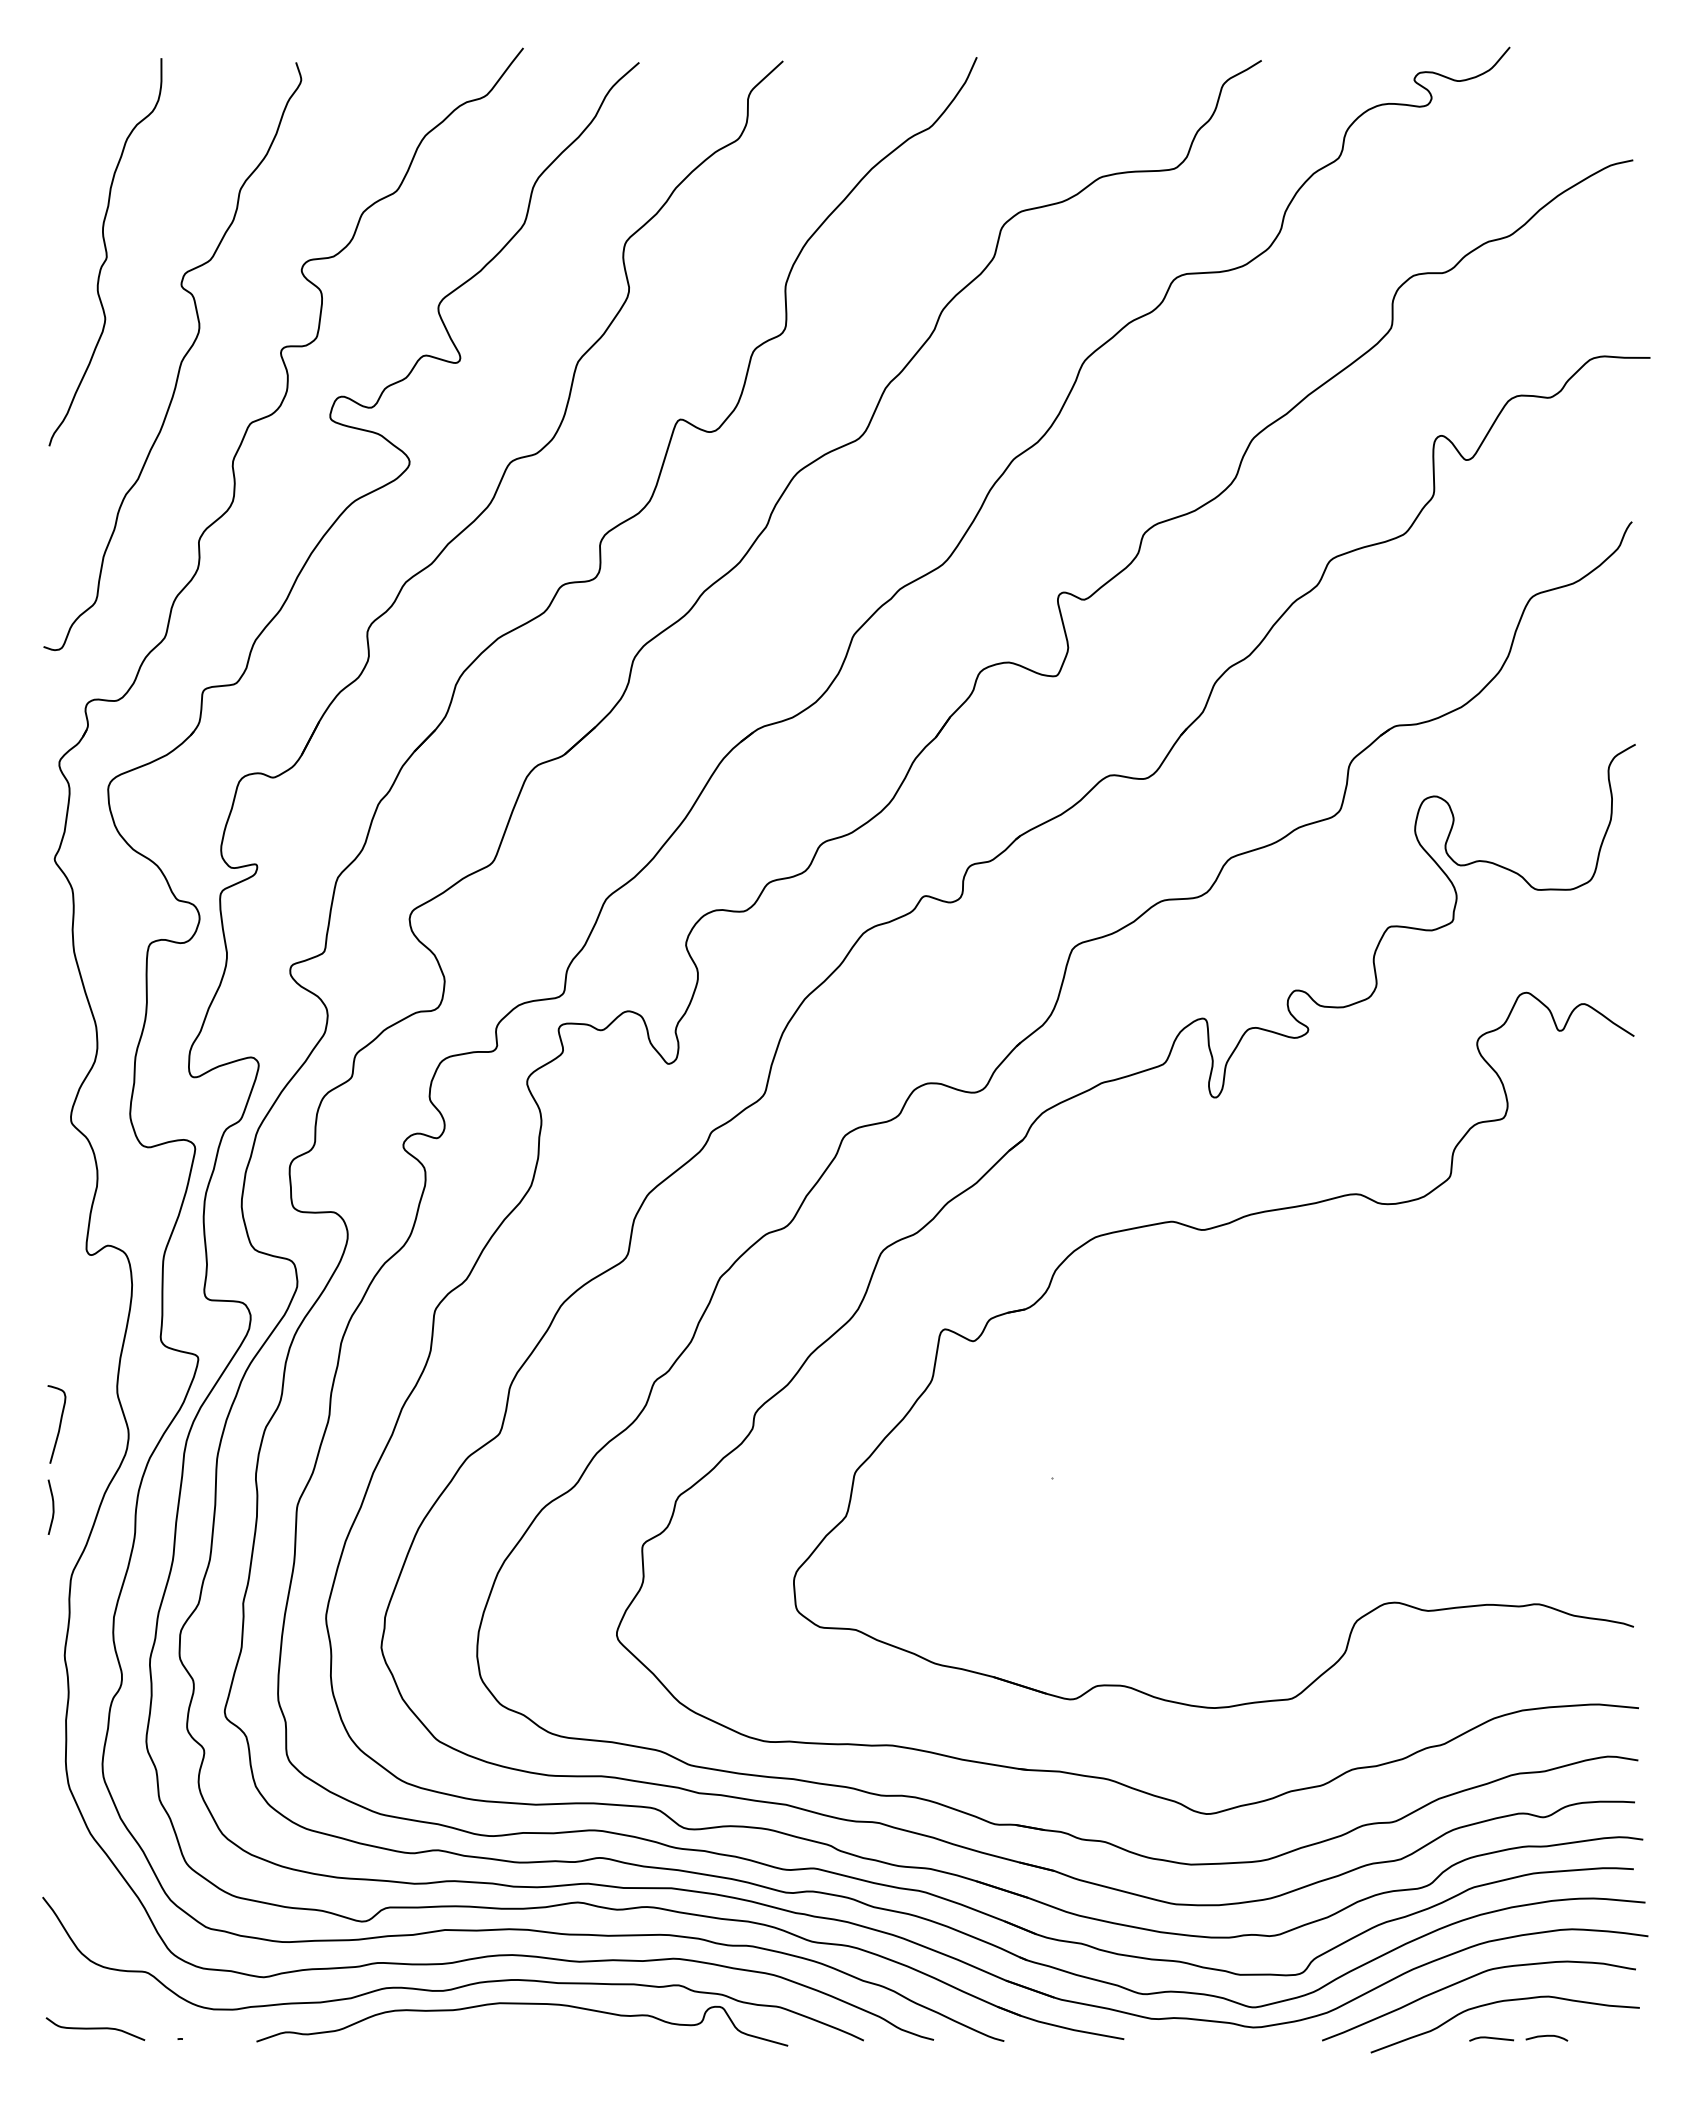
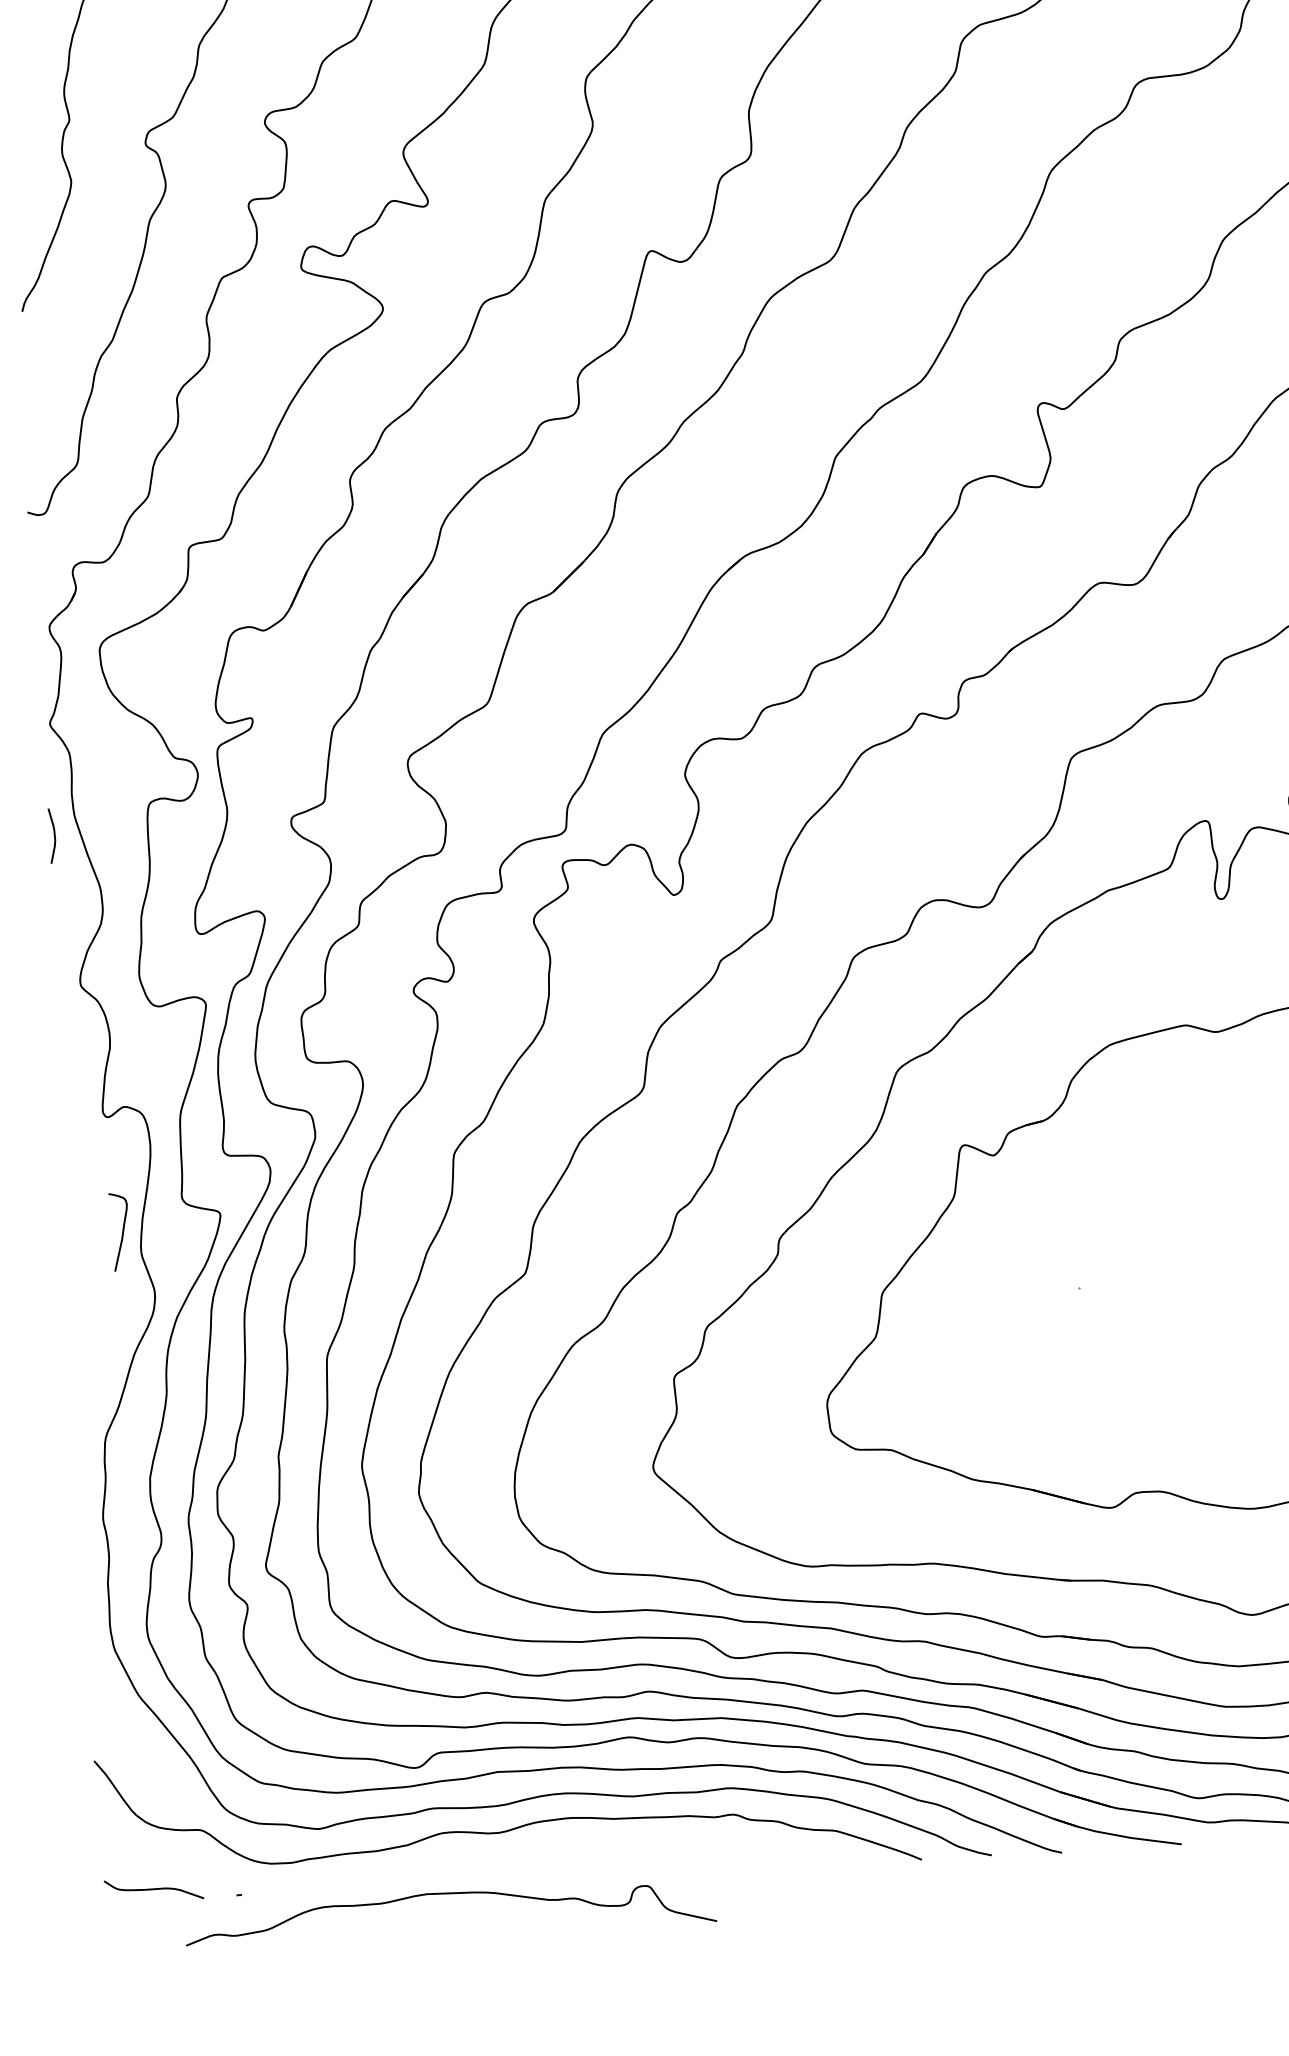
curve: (59, 1424) -> (122, 1231), moved
curve: (52, 1506) -> (53, 835), moved
curve: (522, 2004) -> (449, 1894), moved

